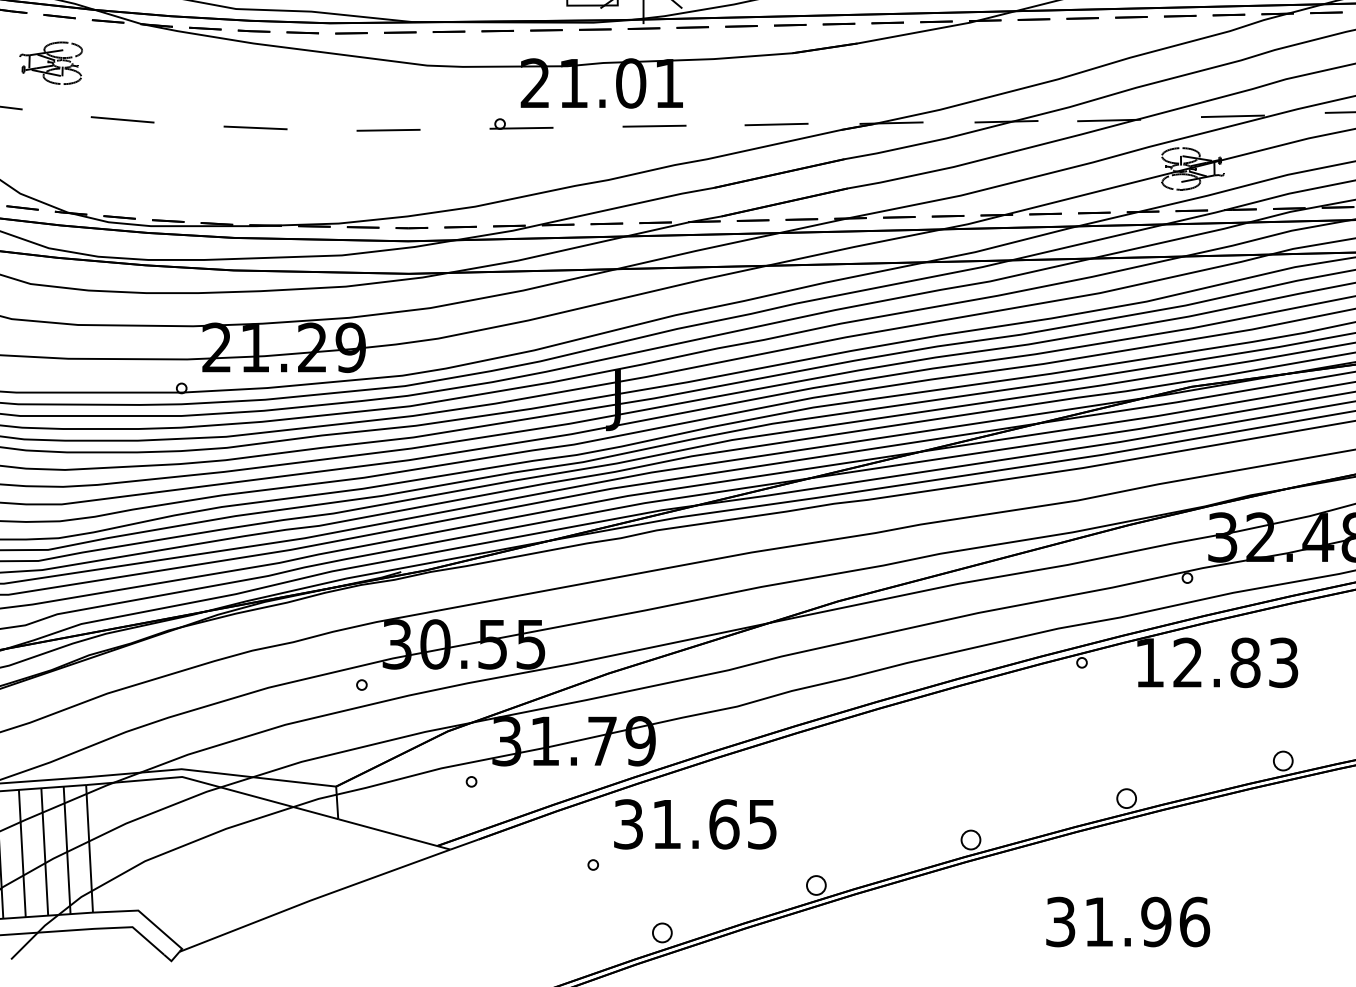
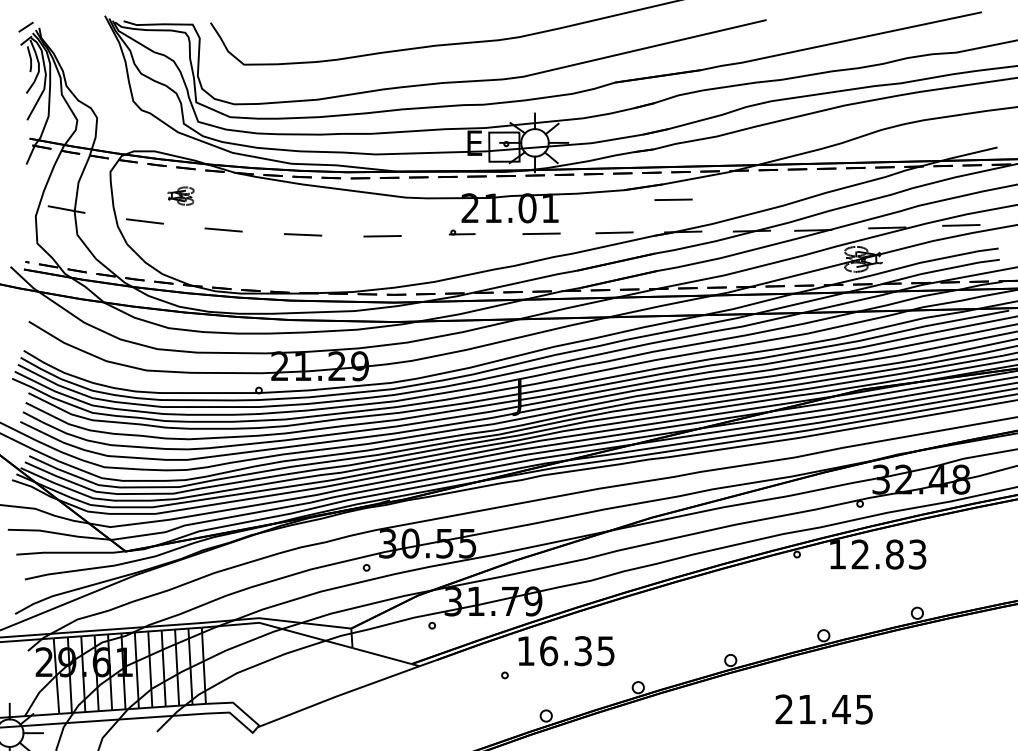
part: (50, 62) -> (180, 195), size x0.7
line: (875, 68) -> (673, 199), added
part: (522, 123) -> (462, 232), size x0.7
text: (676, 824) -> (554, 651), 31.65 -> 16.35
text: (1127, 922) -> (824, 709), 31.96 -> 21.45

